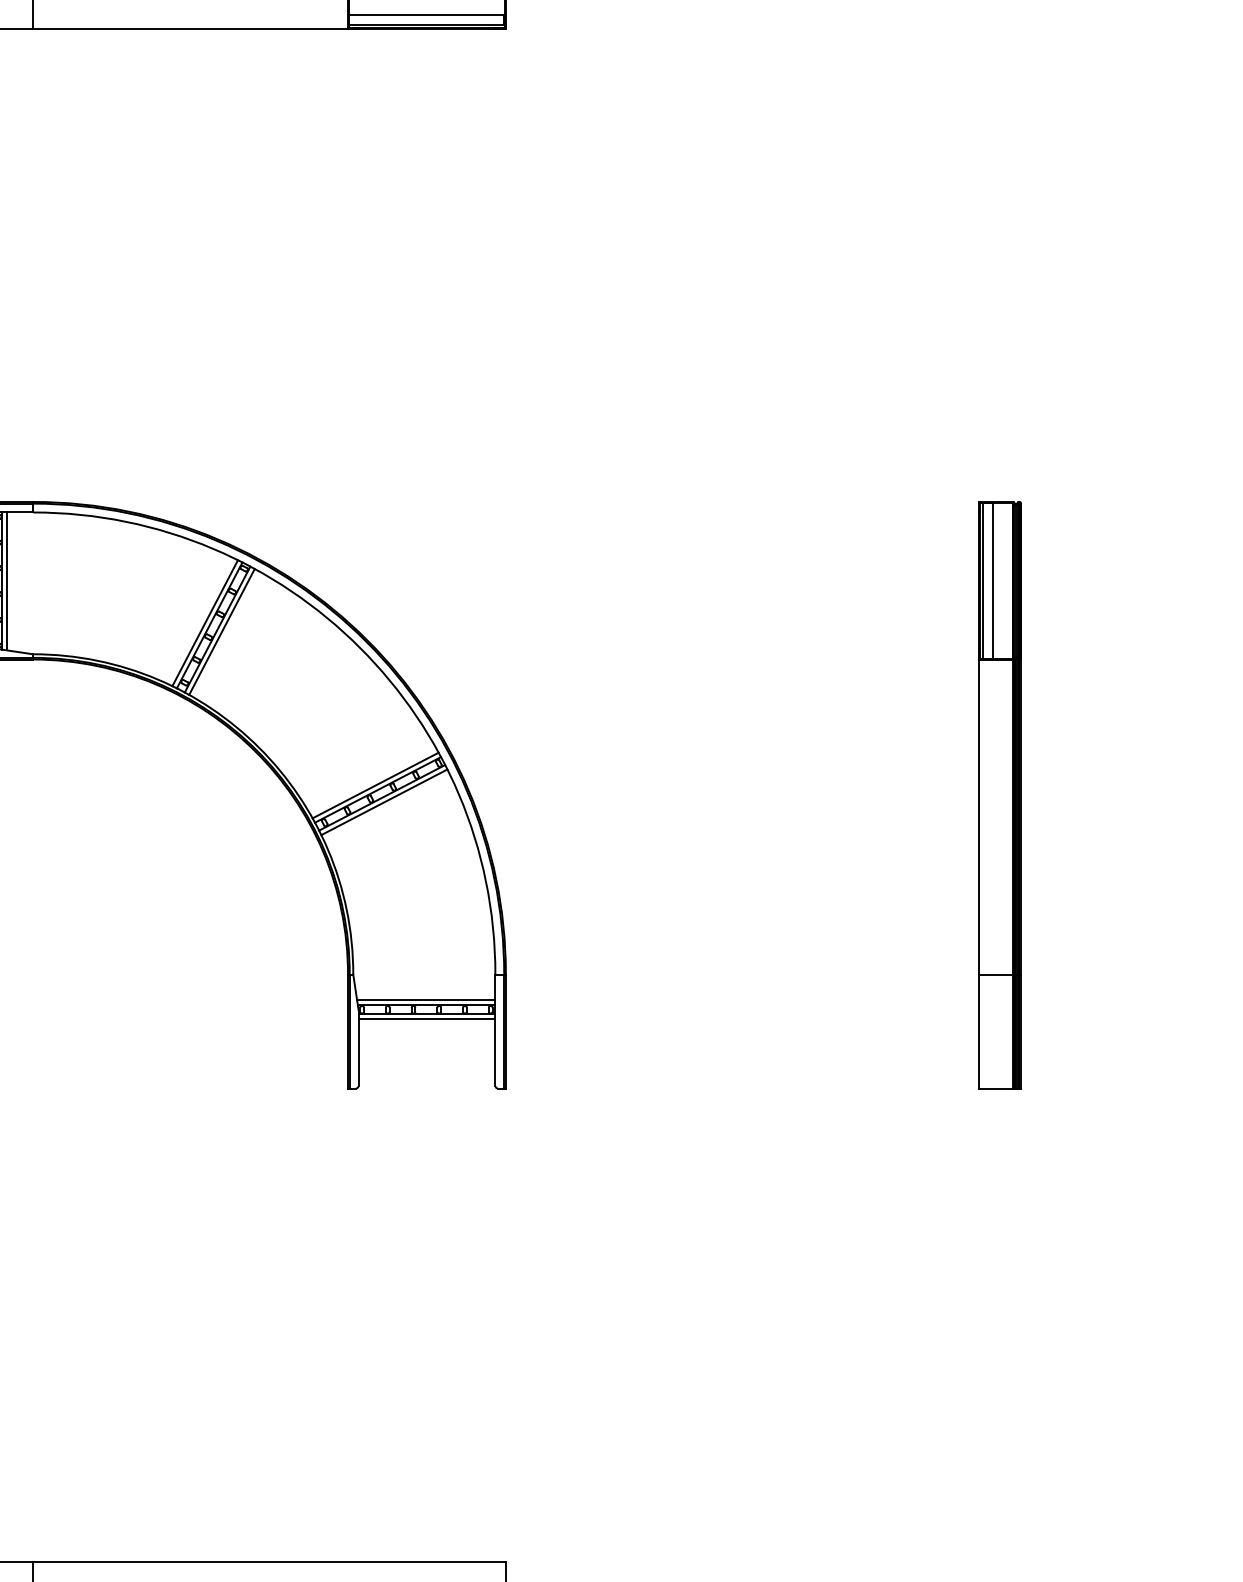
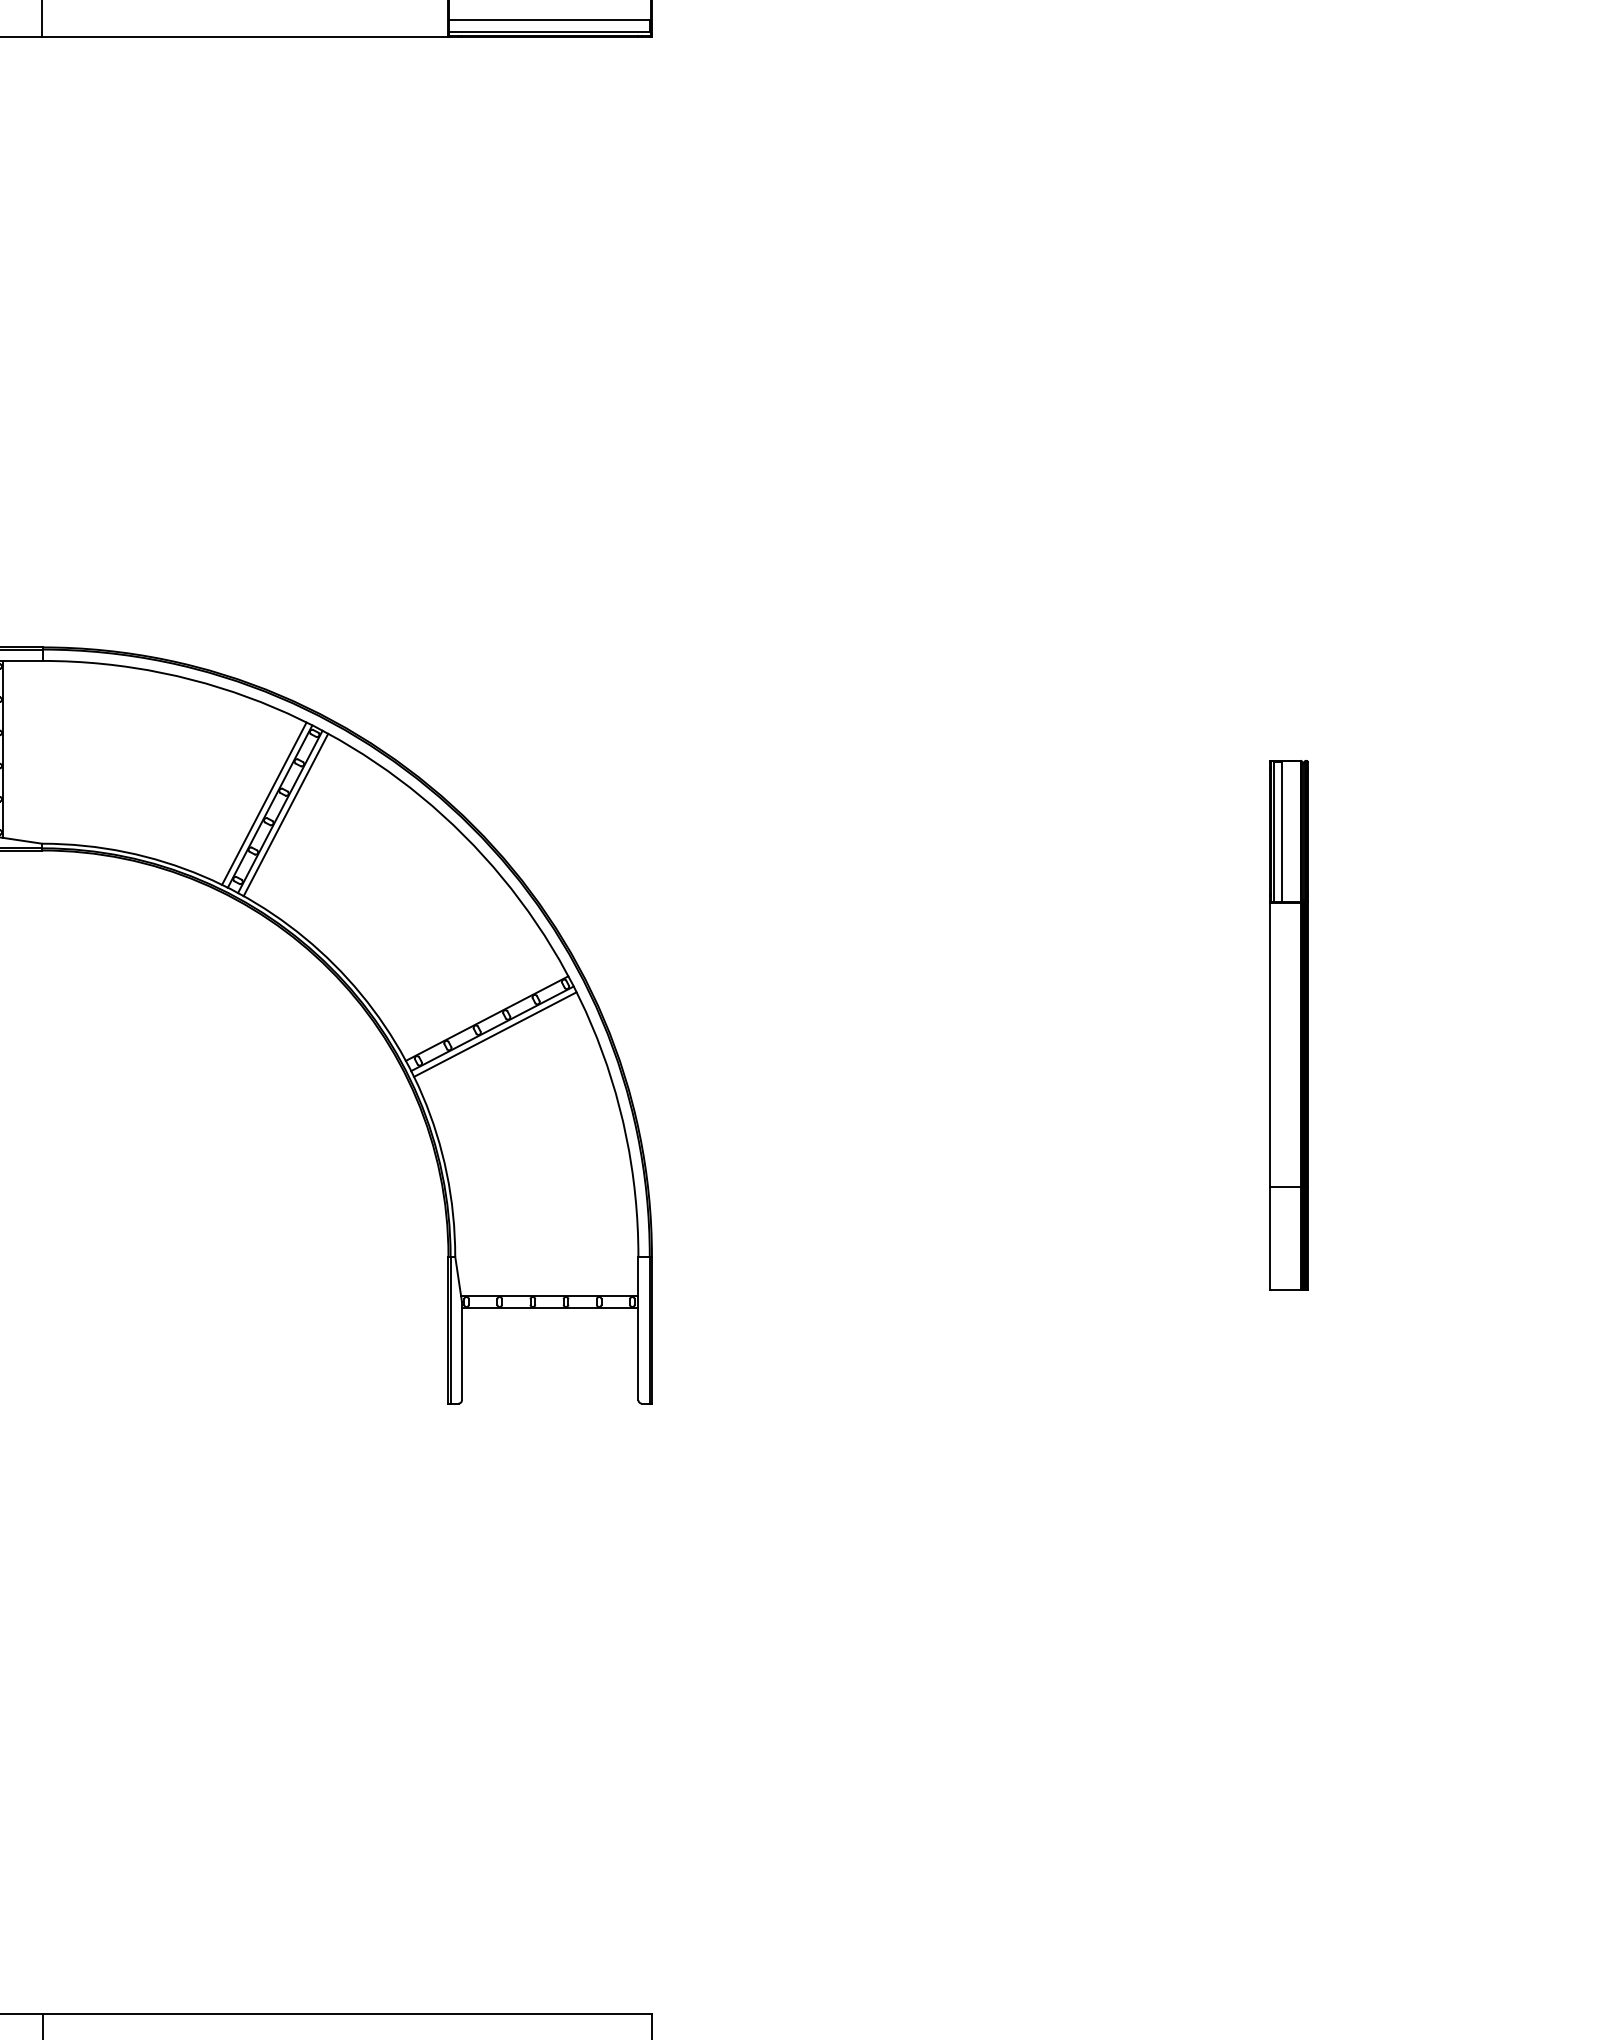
line: (7, 581) -> (9, 749), removed
line: (375, 785) -> (483, 1012), removed
part: (999, 795) -> (1288, 1025), size x0.7
line: (426, 1000) -> (549, 1289), removed
line: (427, 1019) -> (550, 1314), removed

